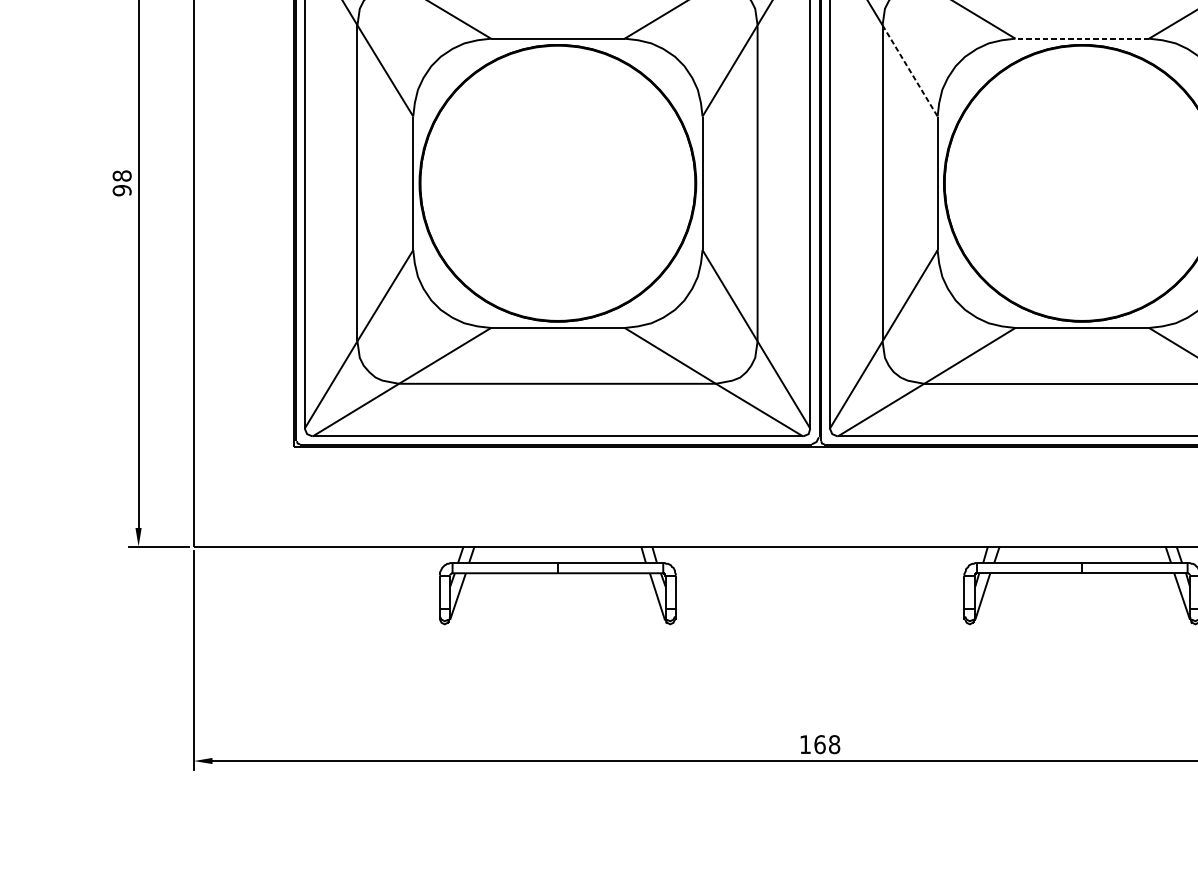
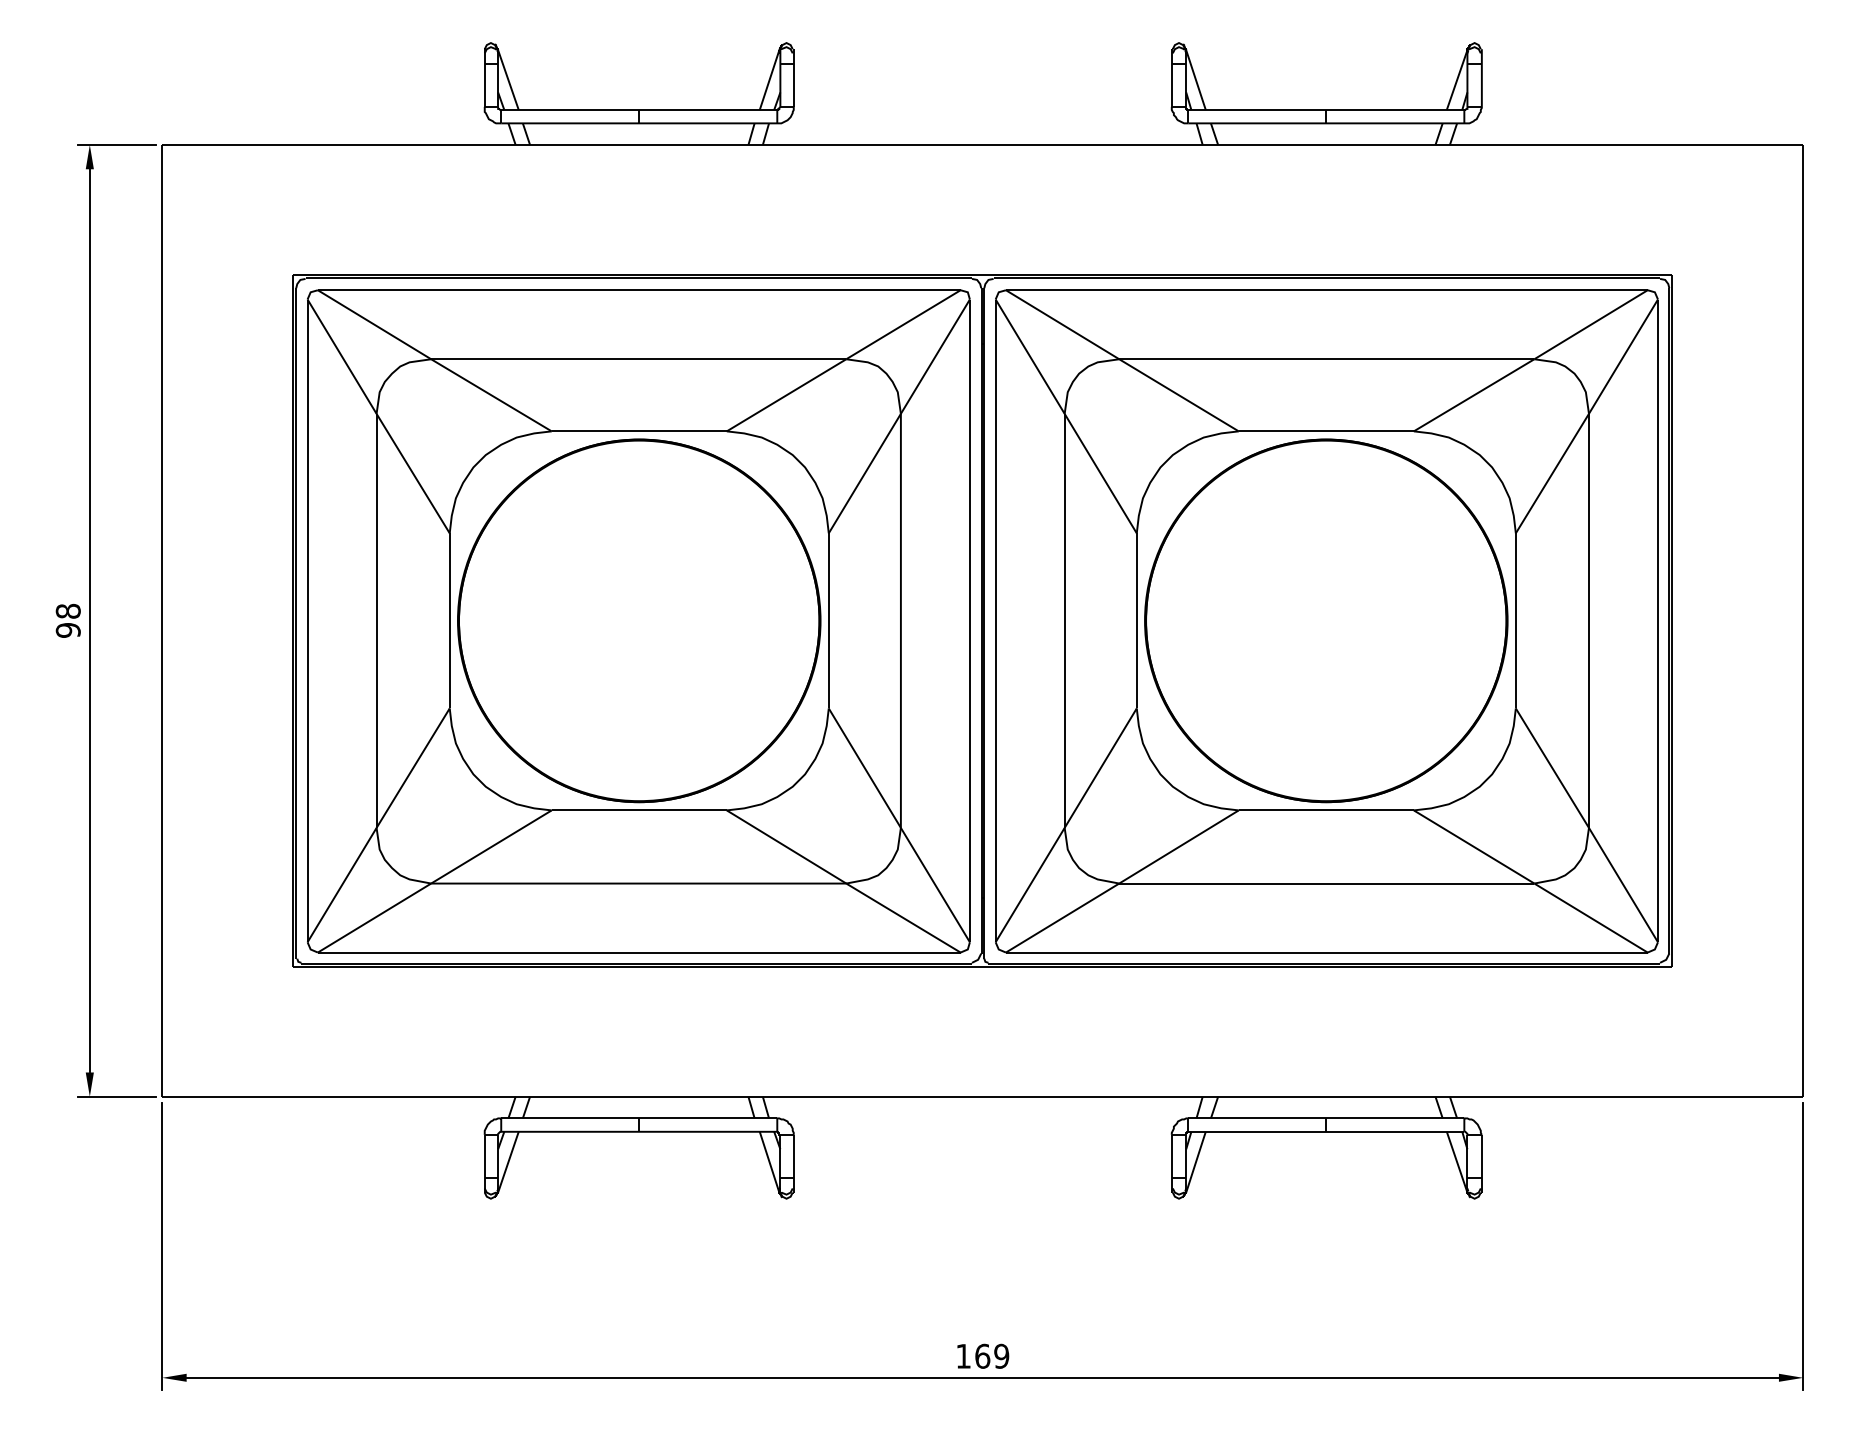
line: (1082, 38) -> (1326, 431), dashed -> solid
line: (909, 70) -> (1100, 473), dashed -> solid
text: (834, 744) -> (1001, 1356), 168 -> 169

